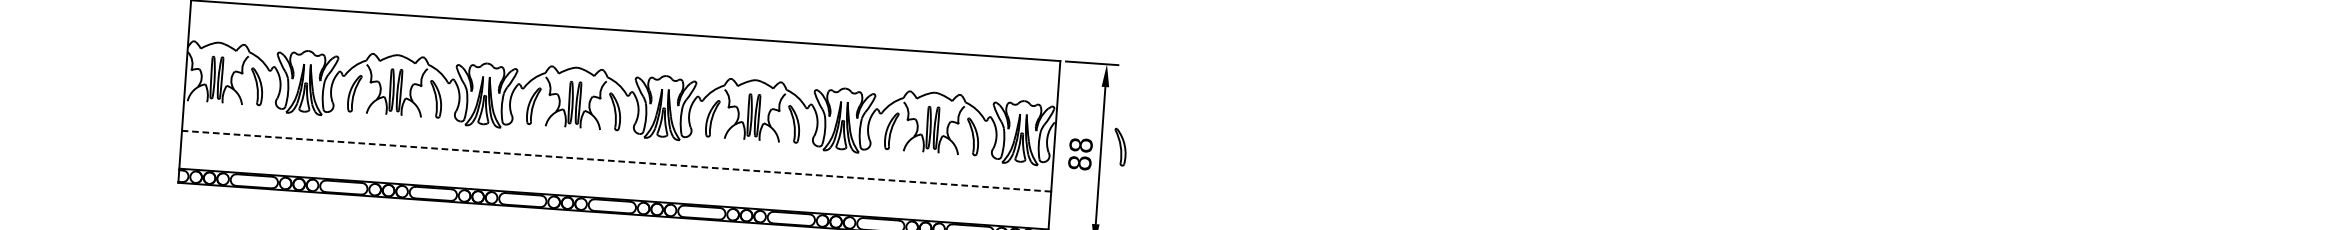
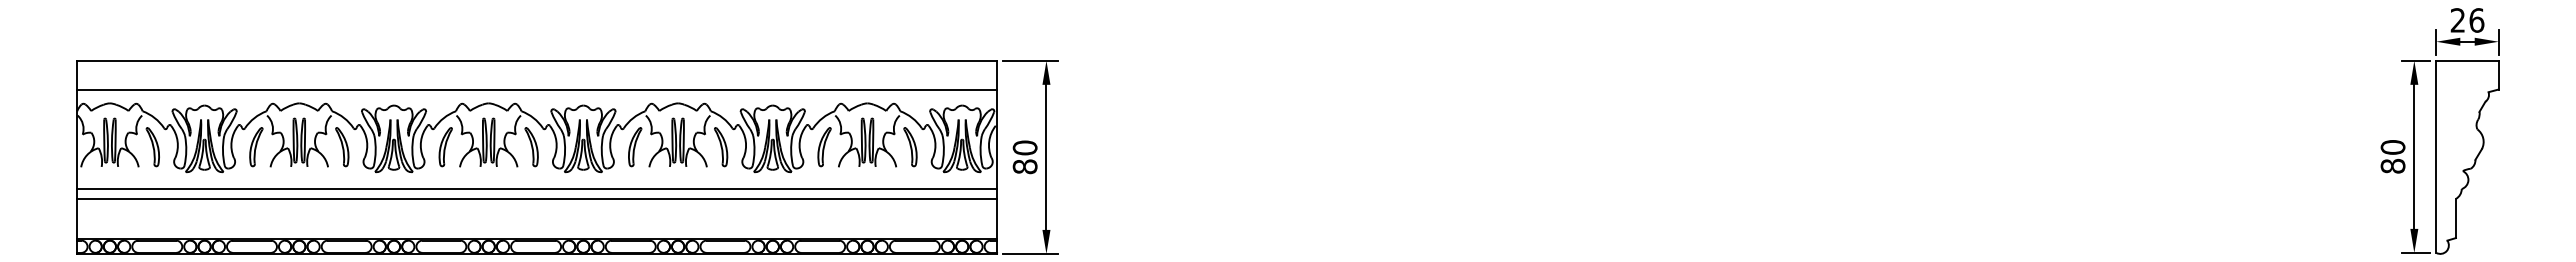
line: (624, 57) -> (537, 89), added
text: (1081, 144) -> (1025, 147), 88 -> 80
part: (1120, 147) -> (1066, 147), removed
line: (617, 152) -> (537, 189), added
line: (616, 160) -> (537, 198), dashed -> solid

